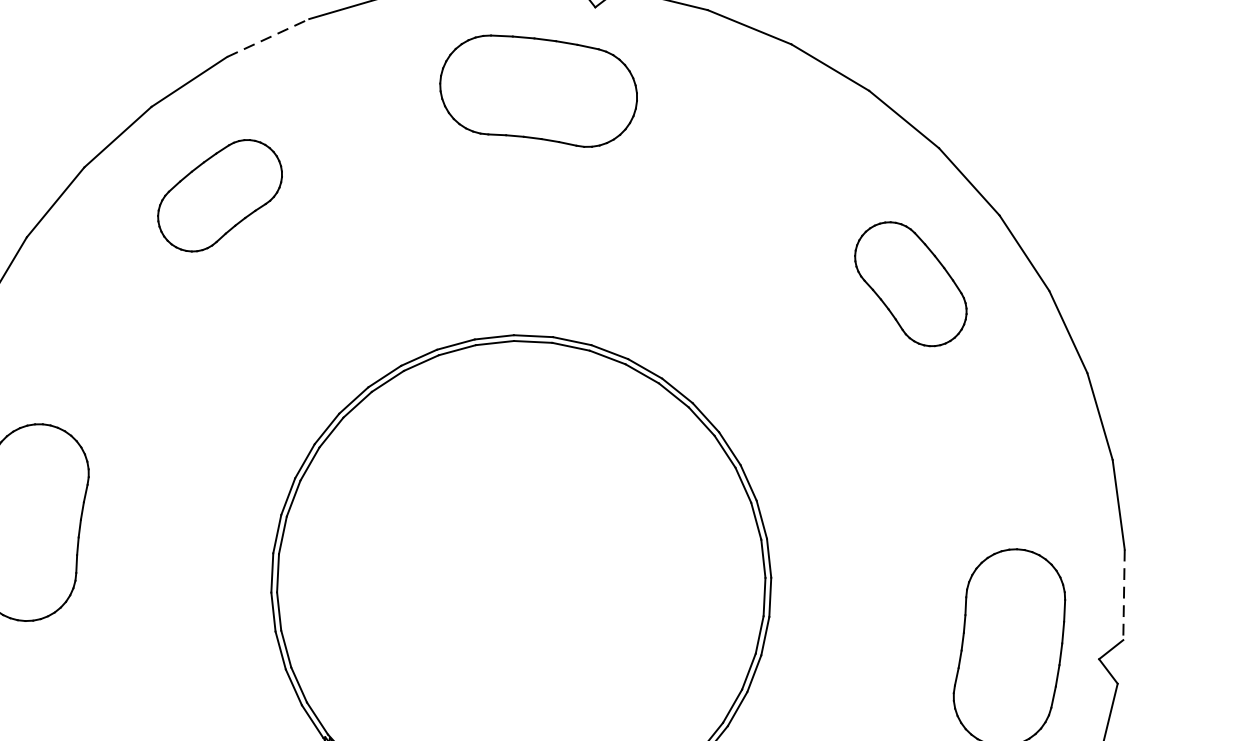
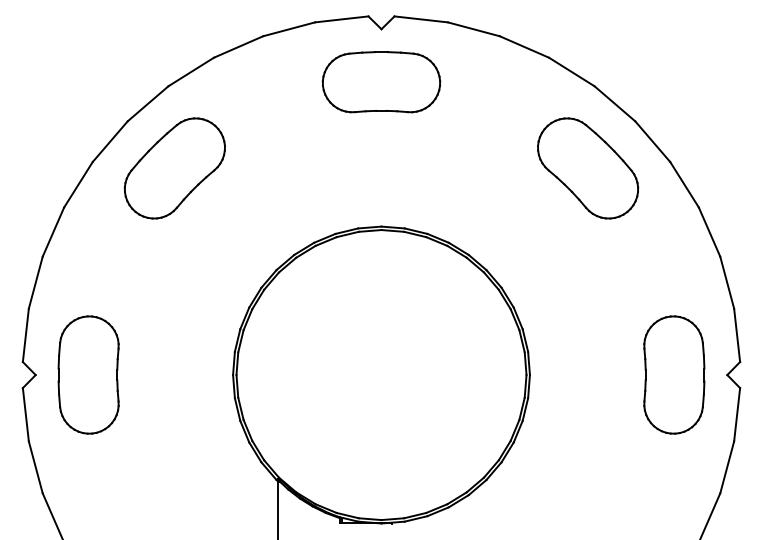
line: (268, 38) -> (191, 72), dashed -> solid
part: (538, 90) -> (381, 82), moved
part: (219, 195) -> (174, 168), size x1.43
part: (911, 284) -> (588, 168), size x1.43
line: (1124, 595) -> (737, 335), dashed -> solid

